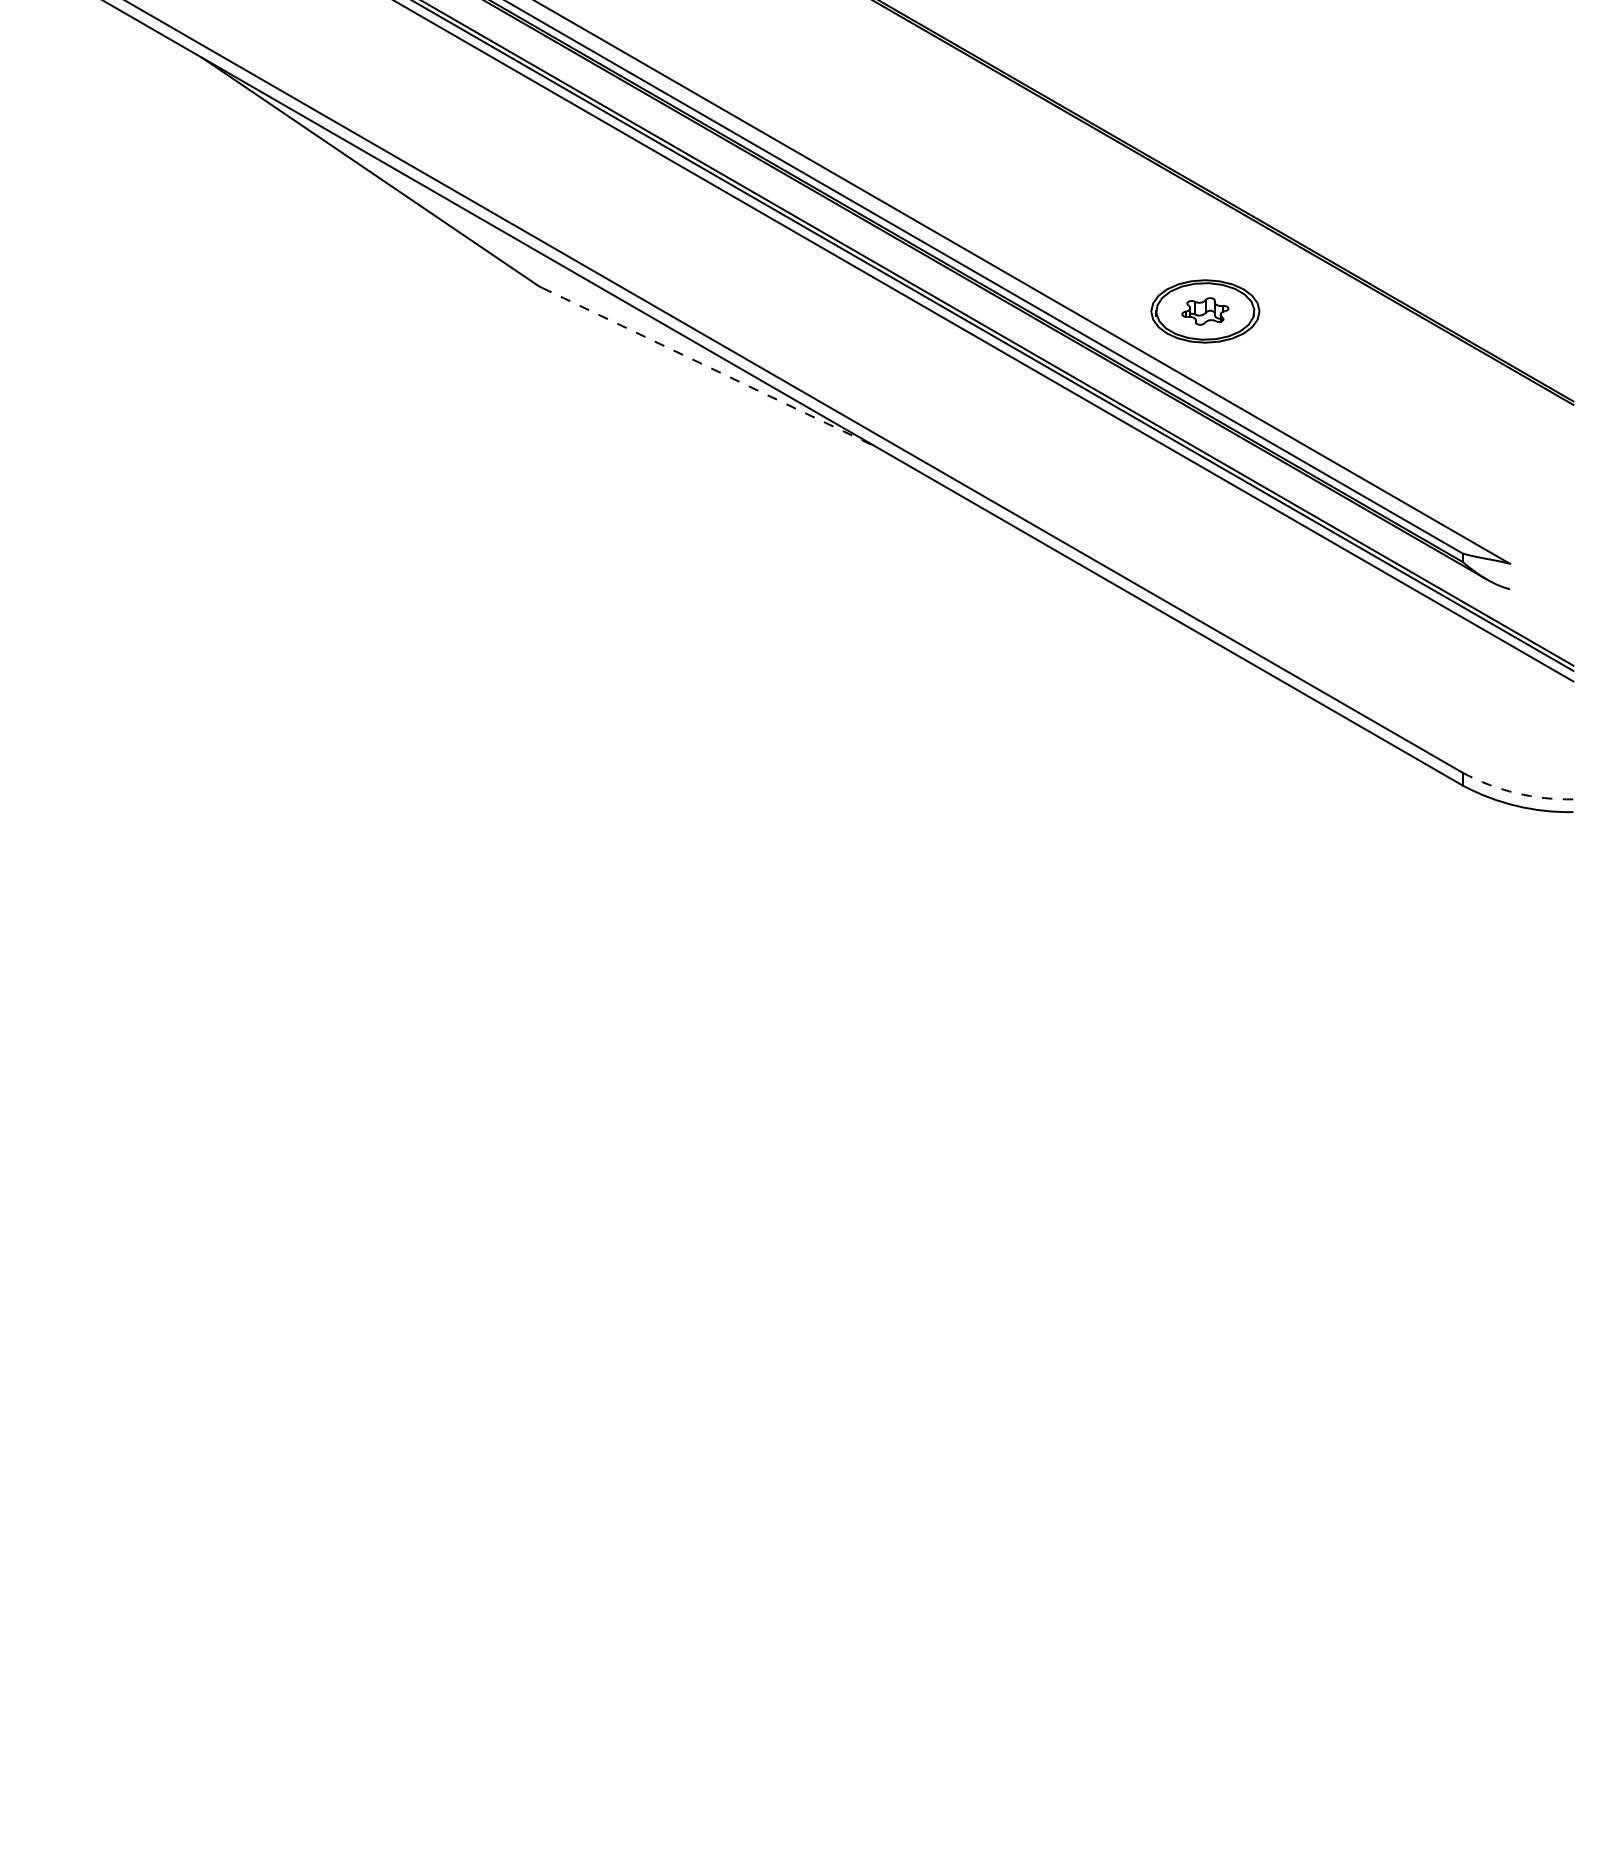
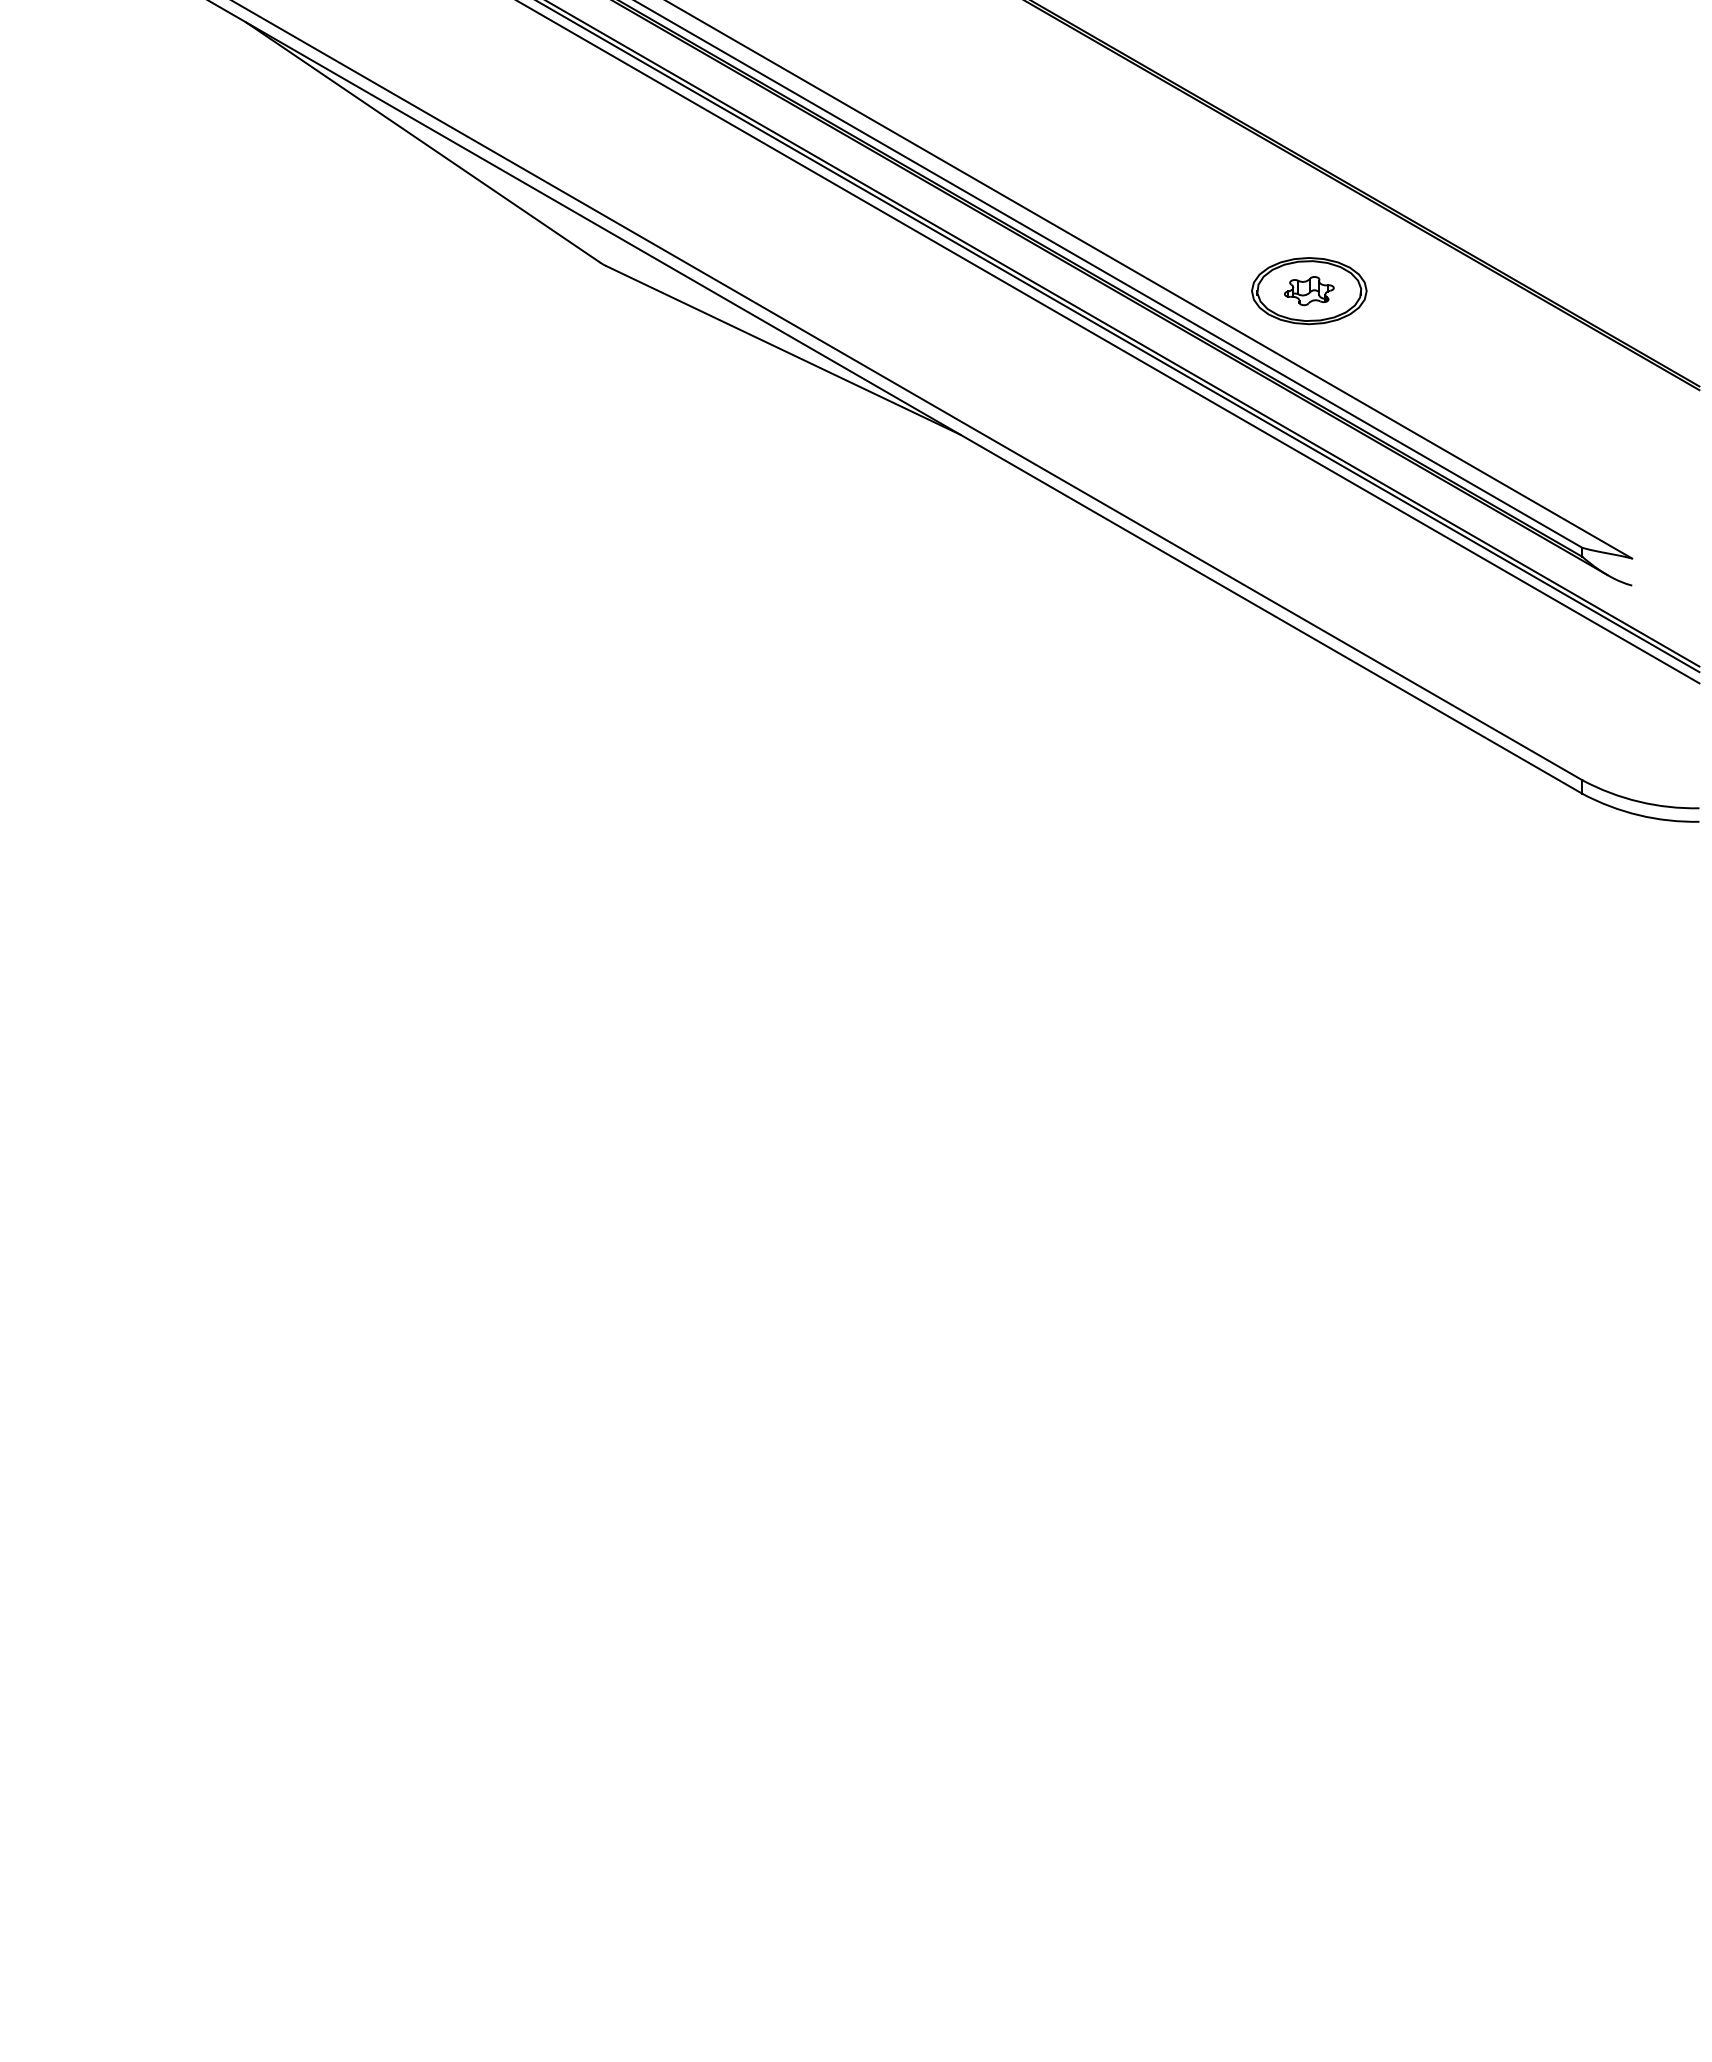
line: (709, 367) -> (783, 350), dashed -> solid
arc: (1516, 792) -> (1639, 801), dashed -> solid

